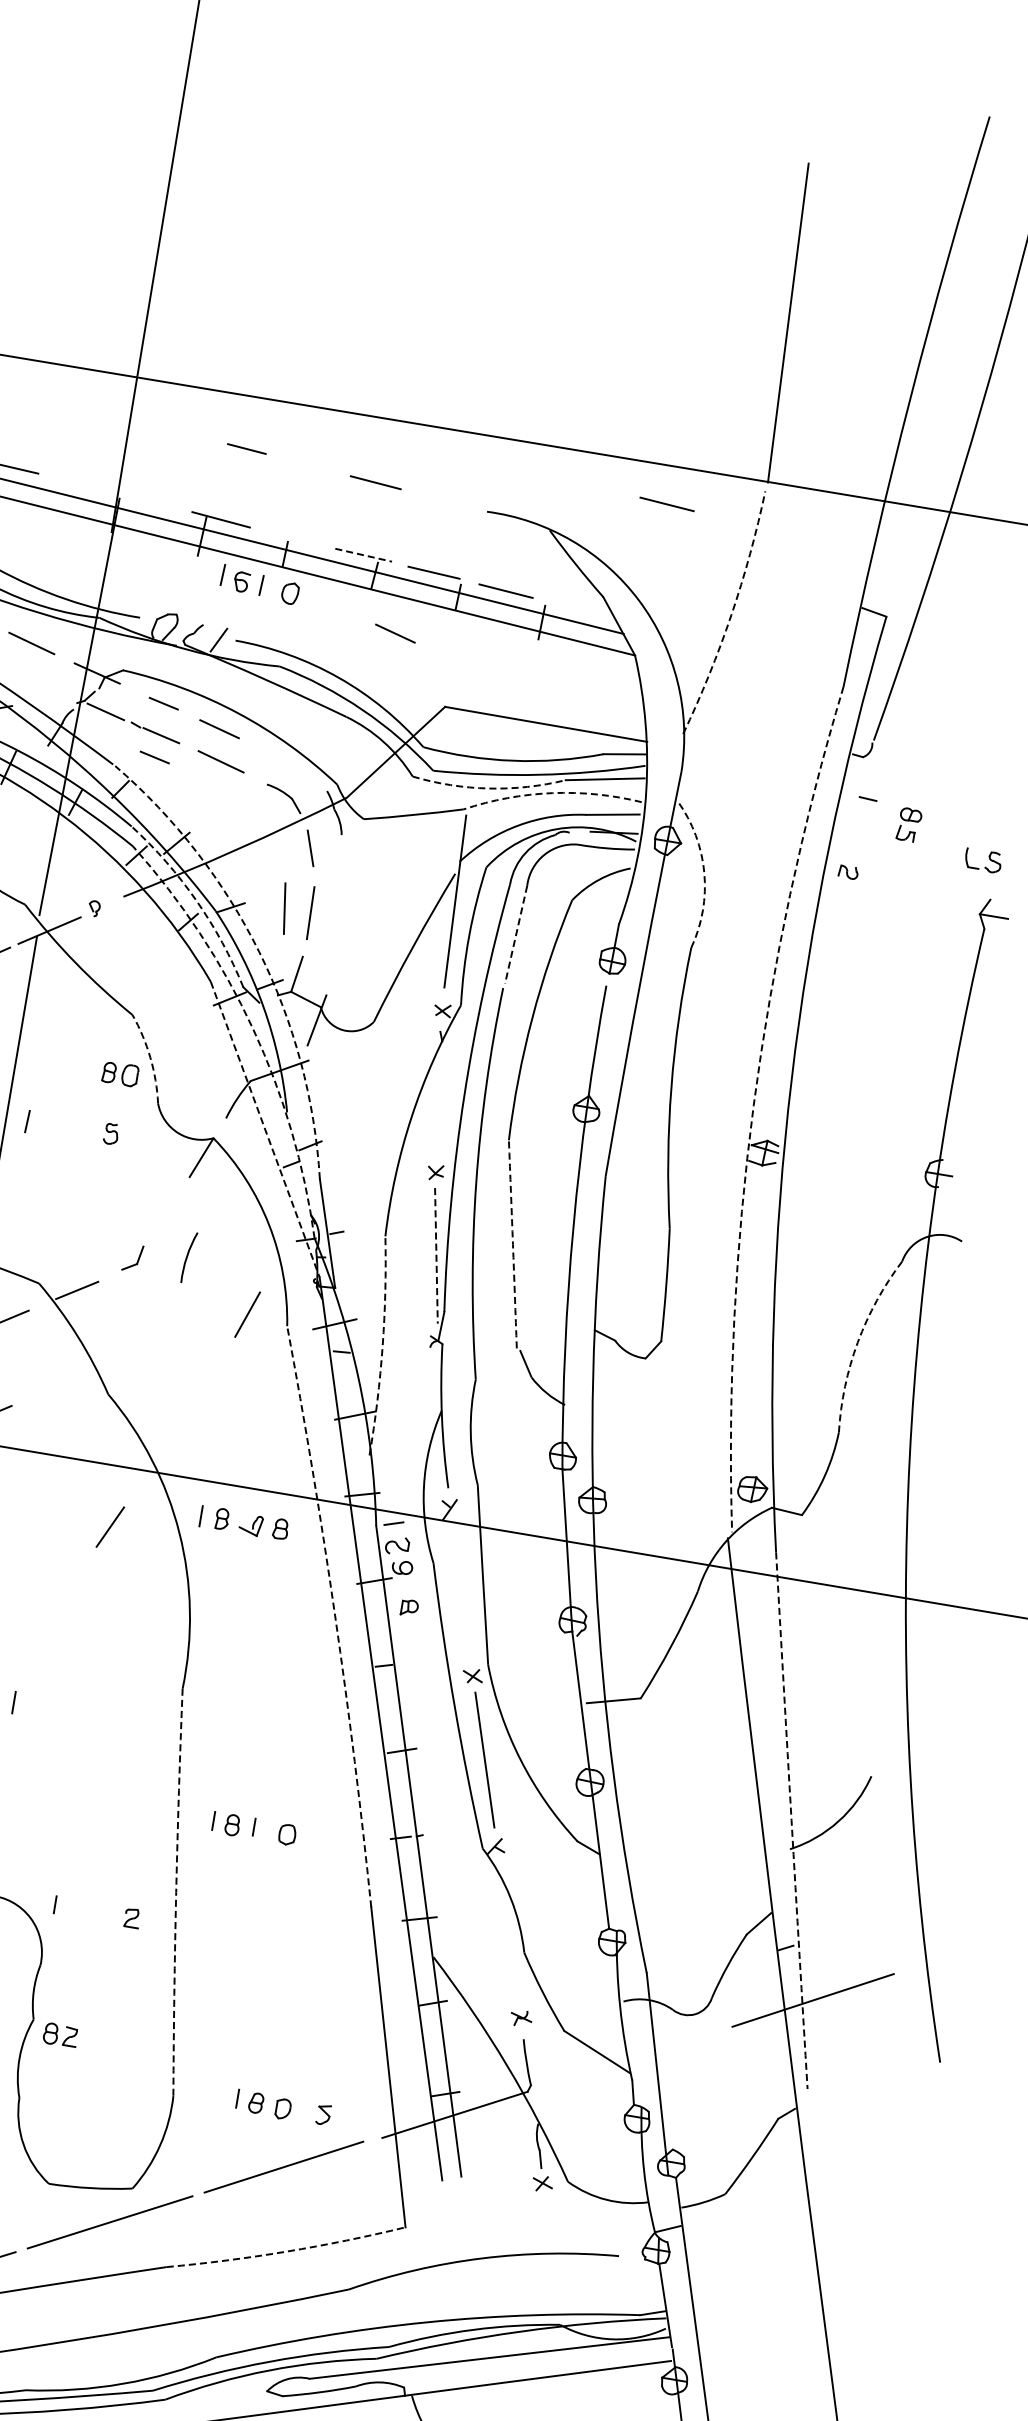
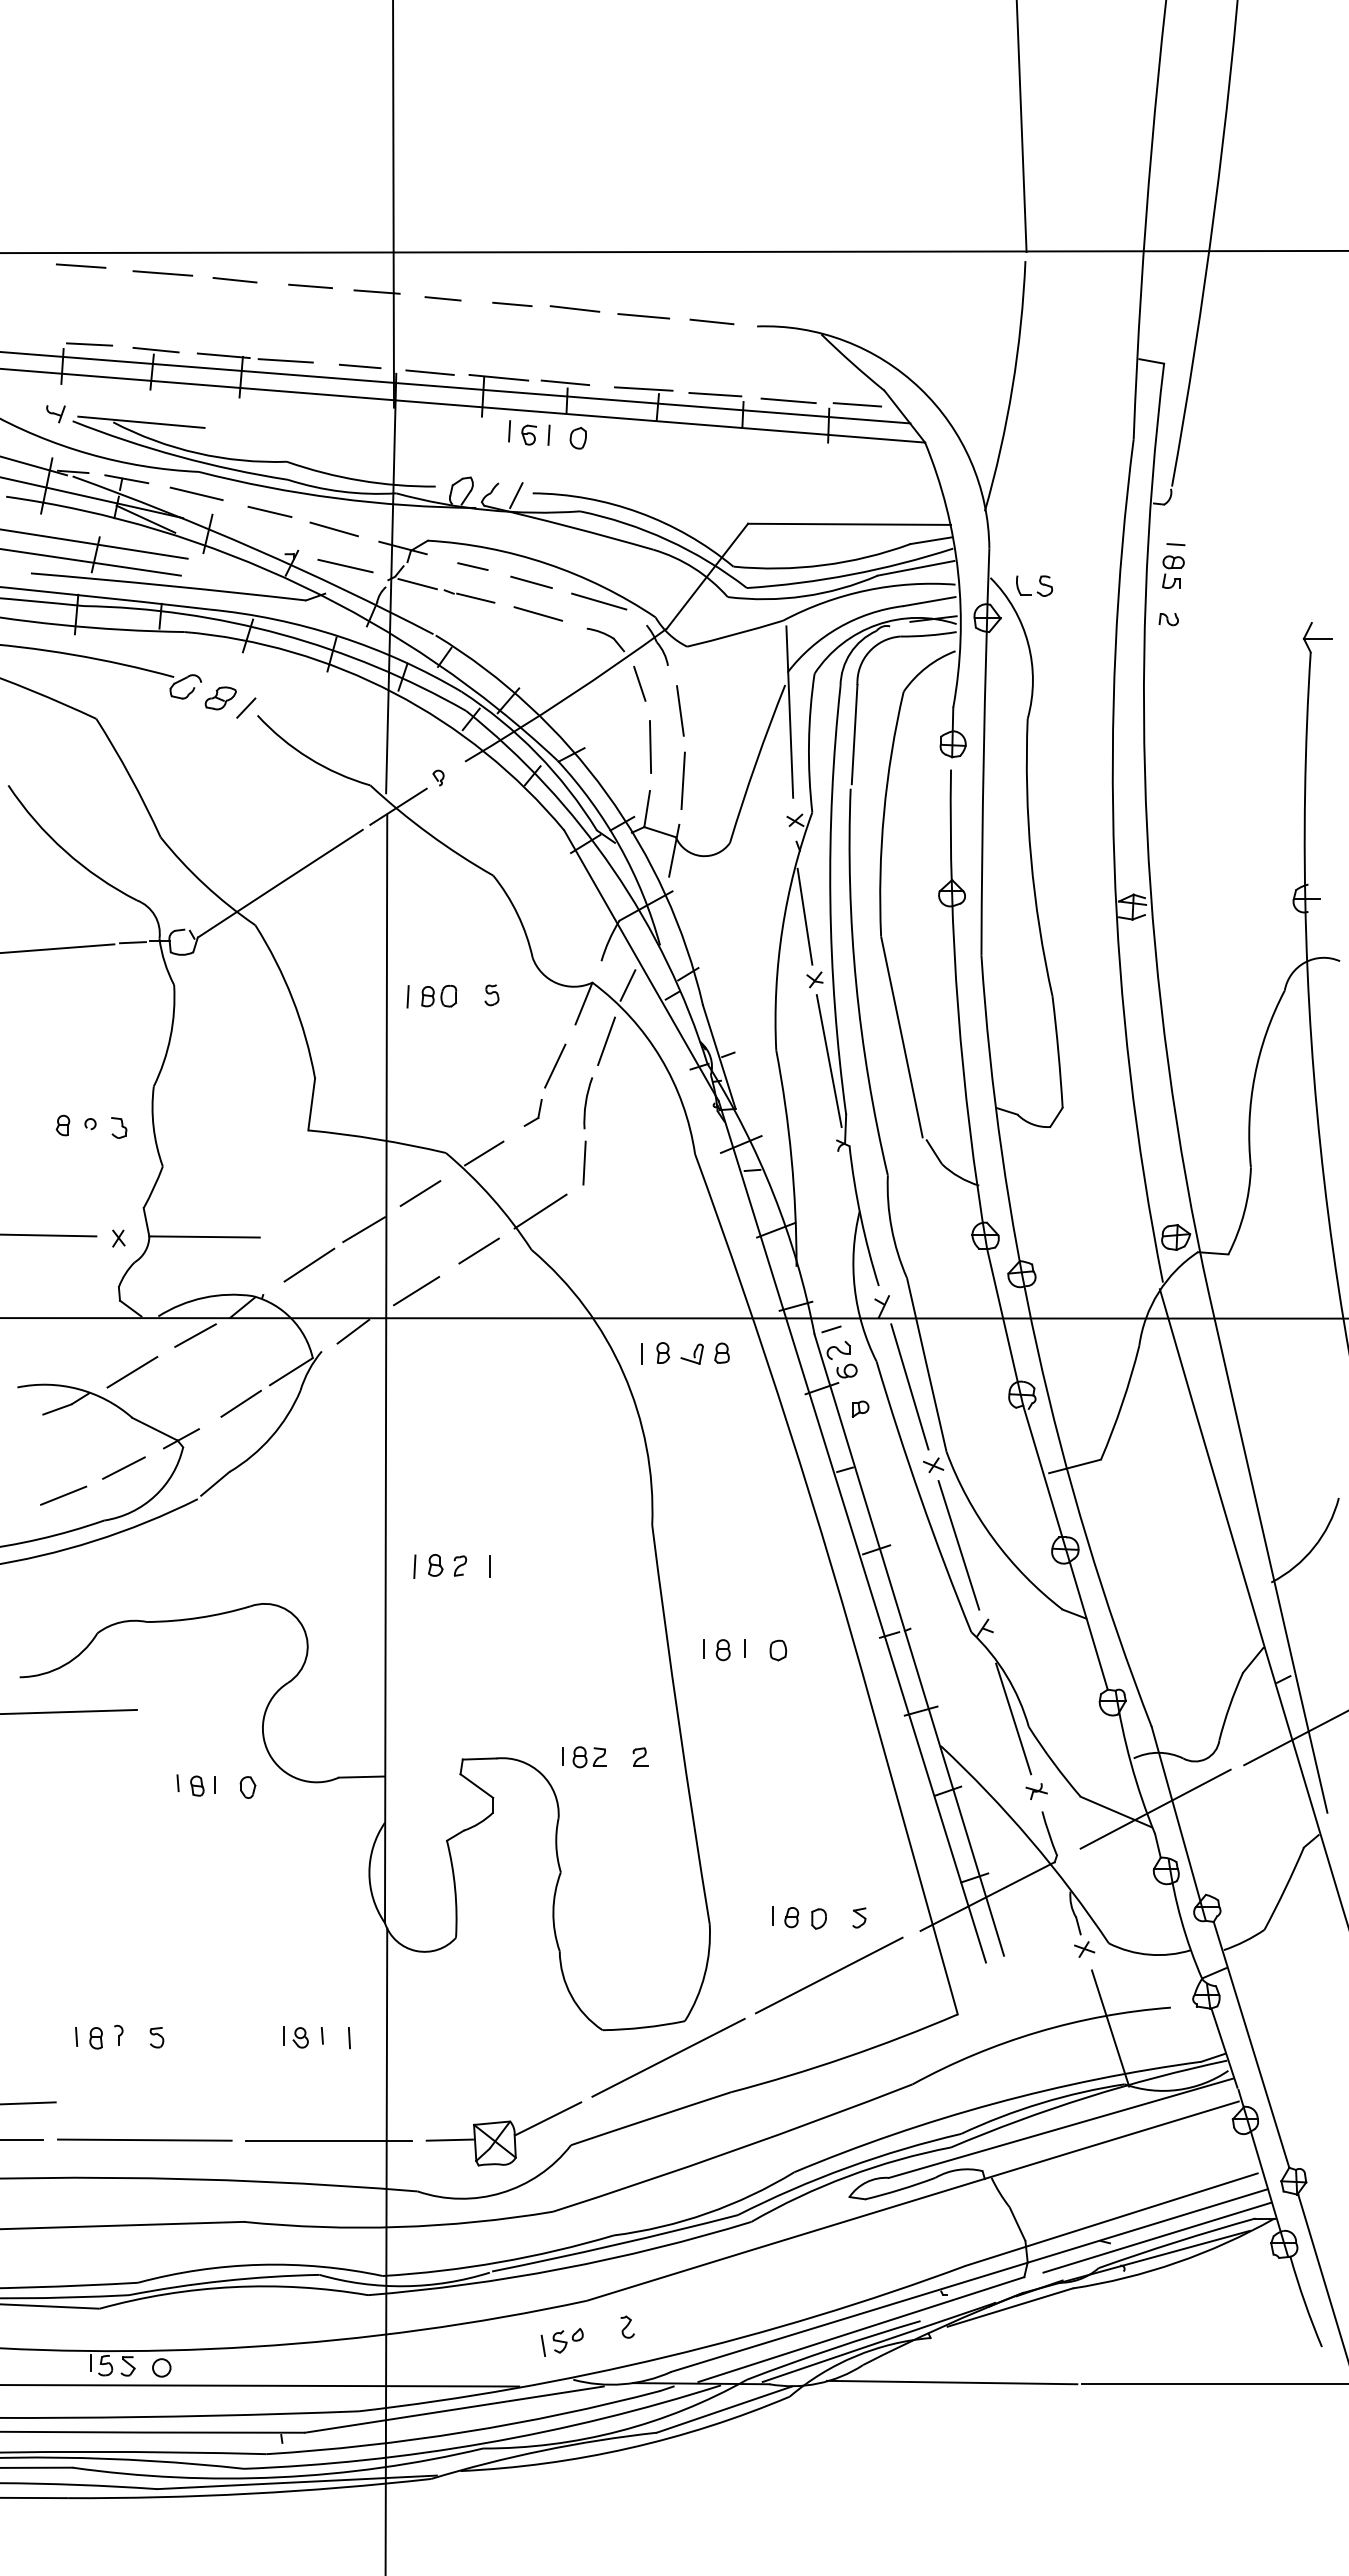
line: (48, 397) -> (310, 286), added
line: (113, 413) -> (376, 291), added
line: (178, 431) -> (442, 298), added
line: (308, 463) -> (574, 308), added
line: (84, 485) -> (359, 366), added
line: (442, 499) -> (711, 321), added
line: (152, 503) -> (429, 372), added
line: (667, 504) -> (931, 289), removed
line: (286, 535) -> (565, 382), added
line: (363, 555) -> (643, 389), dashed -> solid
line: (574, 606) -> (857, 404), added
arc: (731, 615) -> (1012, 387), dashed -> solid
line: (395, 632) -> (687, 459), removed
line: (37, 681) -> (345, 565), added
line: (154, 757) -> (472, 620), removed
line: (284, 759) -> (599, 601), added
arc: (489, 788) -> (804, 596), dashed -> solid
arc: (552, 793) -> (866, 590), dashed -> solid
part: (909, 824) -> (1173, 571), moved
part: (983, 860) -> (1034, 585), moved
arc: (704, 872) -> (1028, 643), dashed -> solid
arc: (196, 900) -> (537, 753), dashed -> solid
line: (284, 908) -> (680, 710), moved
line: (516, 934) -> (854, 734), dashed -> solid
line: (336, 951) -> (682, 780), added
arc: (259, 952) -> (606, 793), dashed -> solid
arc: (253, 1028) -> (613, 869), dashed -> solid
arc: (150, 1057) -> (517, 914), dashed -> solid
part: (120, 1074) -> (439, 996), moved
arc: (753, 1105) -> (1114, 862), dashed -> solid
line: (435, 1107) -> (804, 916), added
line: (265, 1129) -> (641, 965), dashed -> solid
line: (247, 1146) -> (627, 985), added
arc: (513, 1244) -> (902, 1037), dashed -> solid
line: (436, 1256) -> (829, 1061), dashed -> solid
line: (247, 1313) -> (606, 1040), moved
line: (175, 1316) -> (584, 1162), added
arc: (857, 1342) -> (1254, 1076), dashed -> solid
arc: (382, 1346) -> (791, 1158), dashed -> solid
line: (123, 1357) -> (540, 1211), added
line: (55, 1386) -> (478, 1250), added
line: (110, 1526) -> (555, 1065), moved
line: (462, 1593) -> (909, 1386), added
arc: (335, 1616) -> (789, 1429), dashed -> solid
arc: (791, 1820) -> (1268, 1554), dashed -> solid
arc: (176, 1892) -> (679, 1724), dashed -> solid
line: (510, 1941) -> (1013, 1718), added
part: (60, 2035) -> (589, 1757), moved
line: (636, 2055) -> (1155, 1808), added
arc: (286, 2251) -> (845, 2057), dashed -> solid
line: (555, 2266) -> (1110, 2028), added

